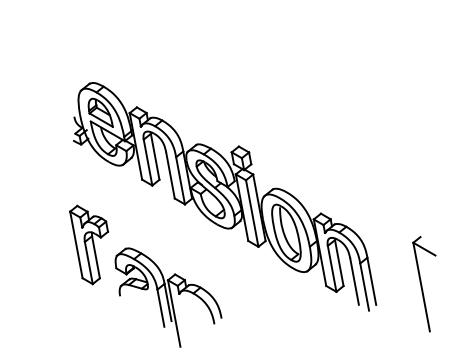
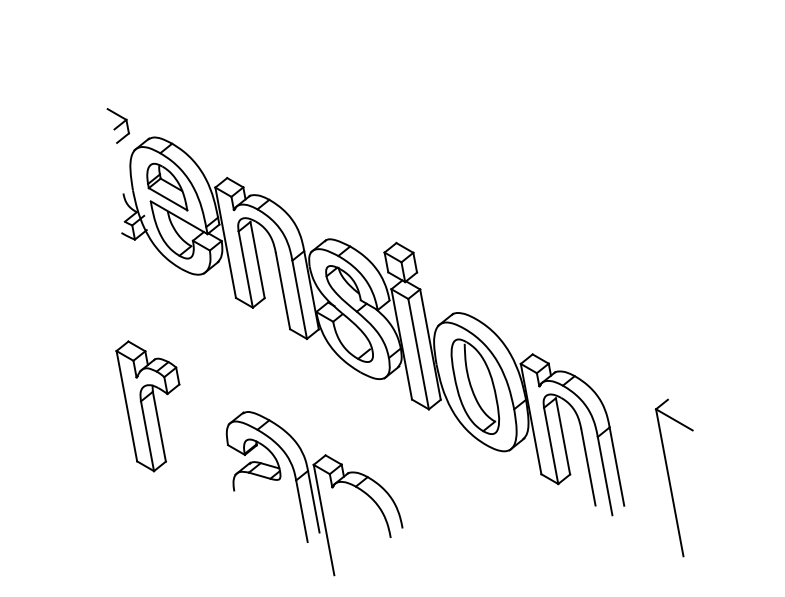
part: (70, 75) -> (117, 125), added
part: (424, 284) -> (674, 478), moved
part: (168, 297) -> (314, 493), moved

